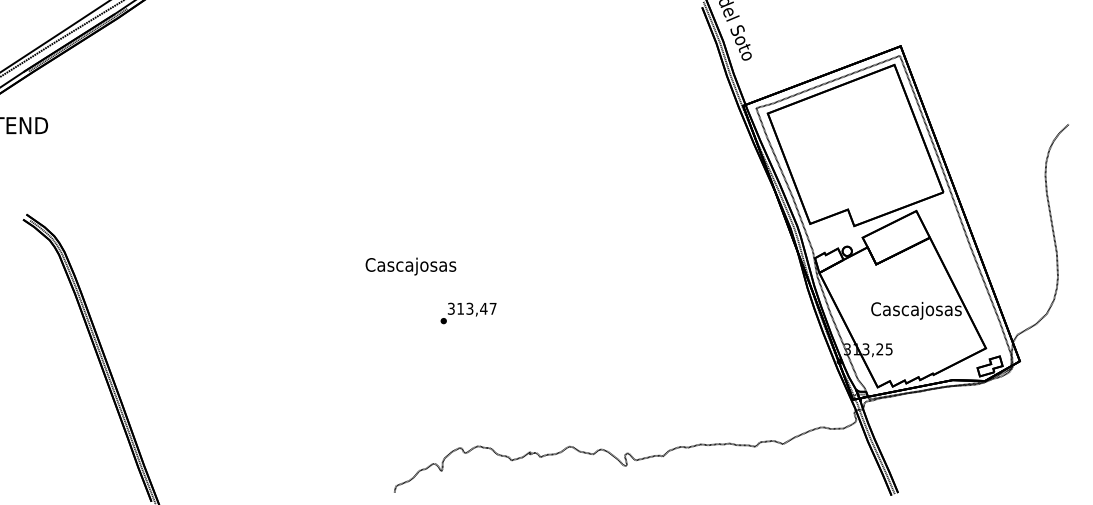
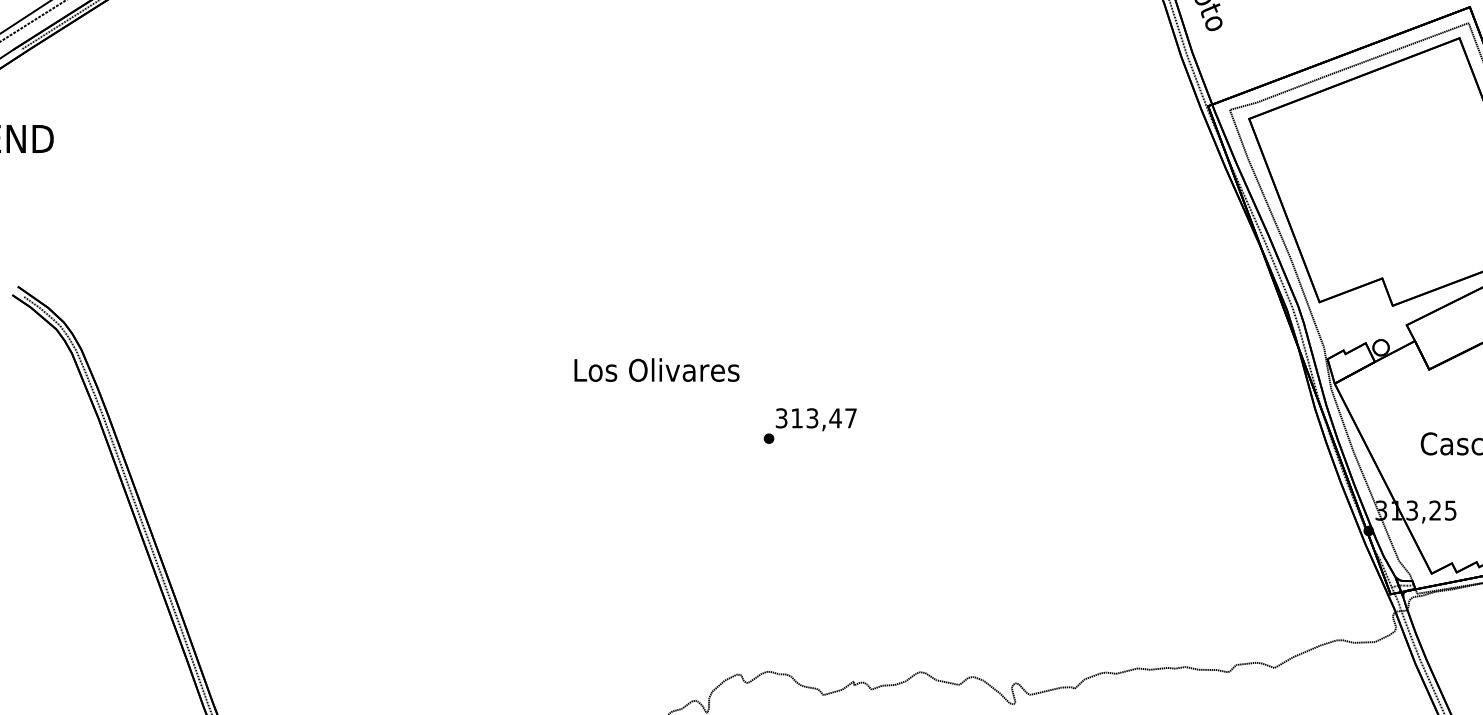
text: (410, 266) -> (655, 372), Cascajosas -> Los Olivares
text: (468, 313) -> (810, 426), moved

